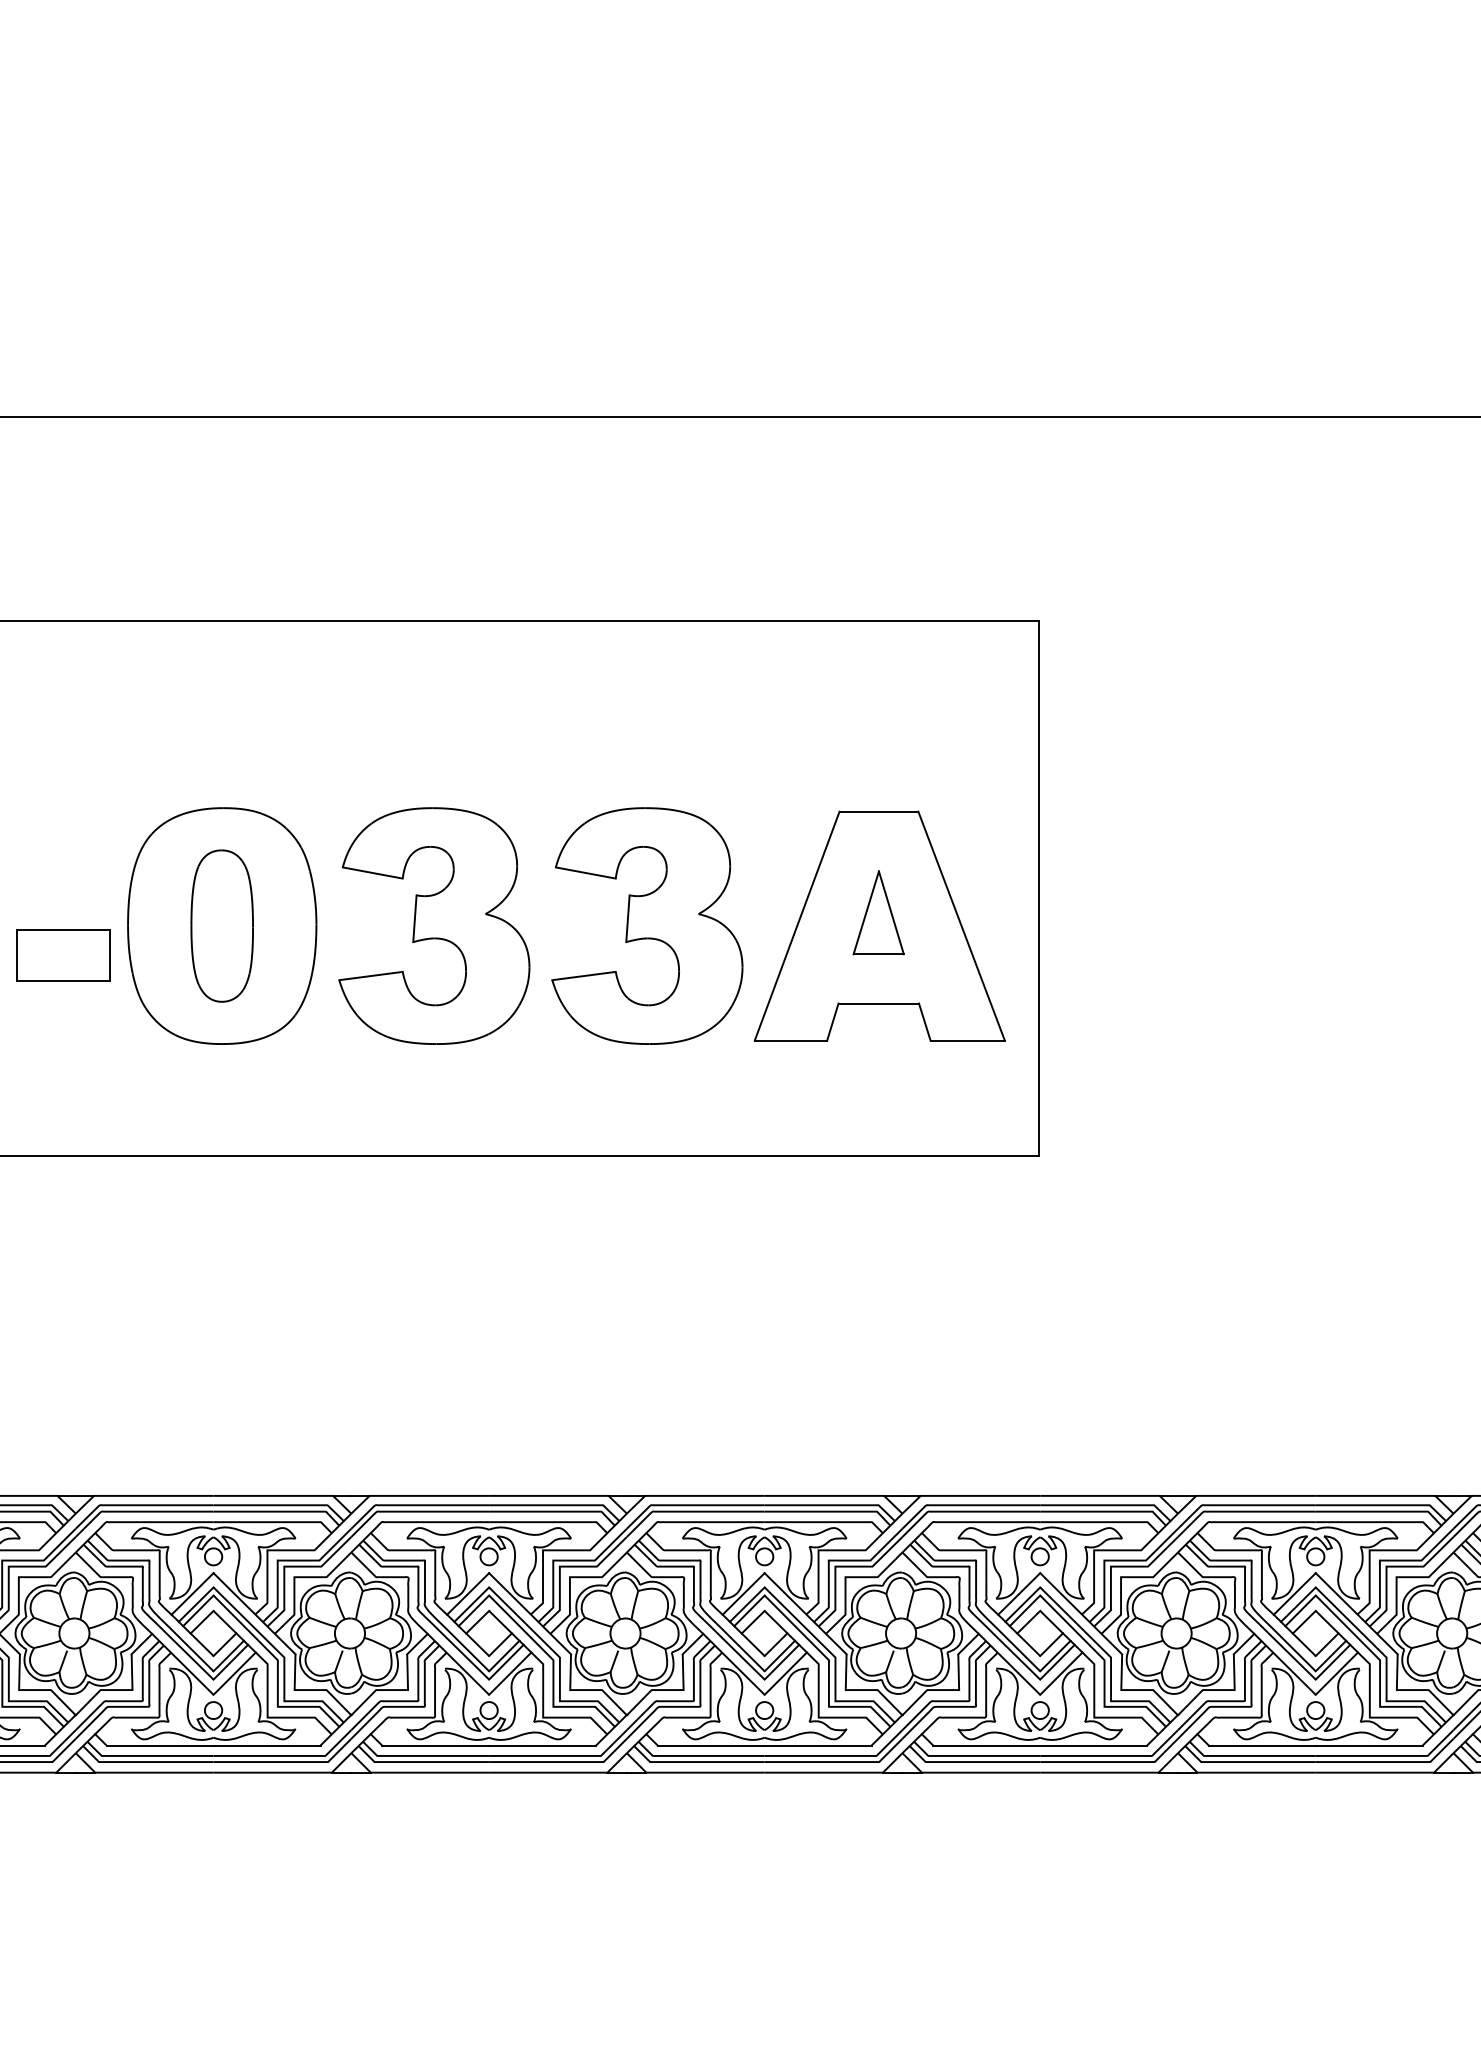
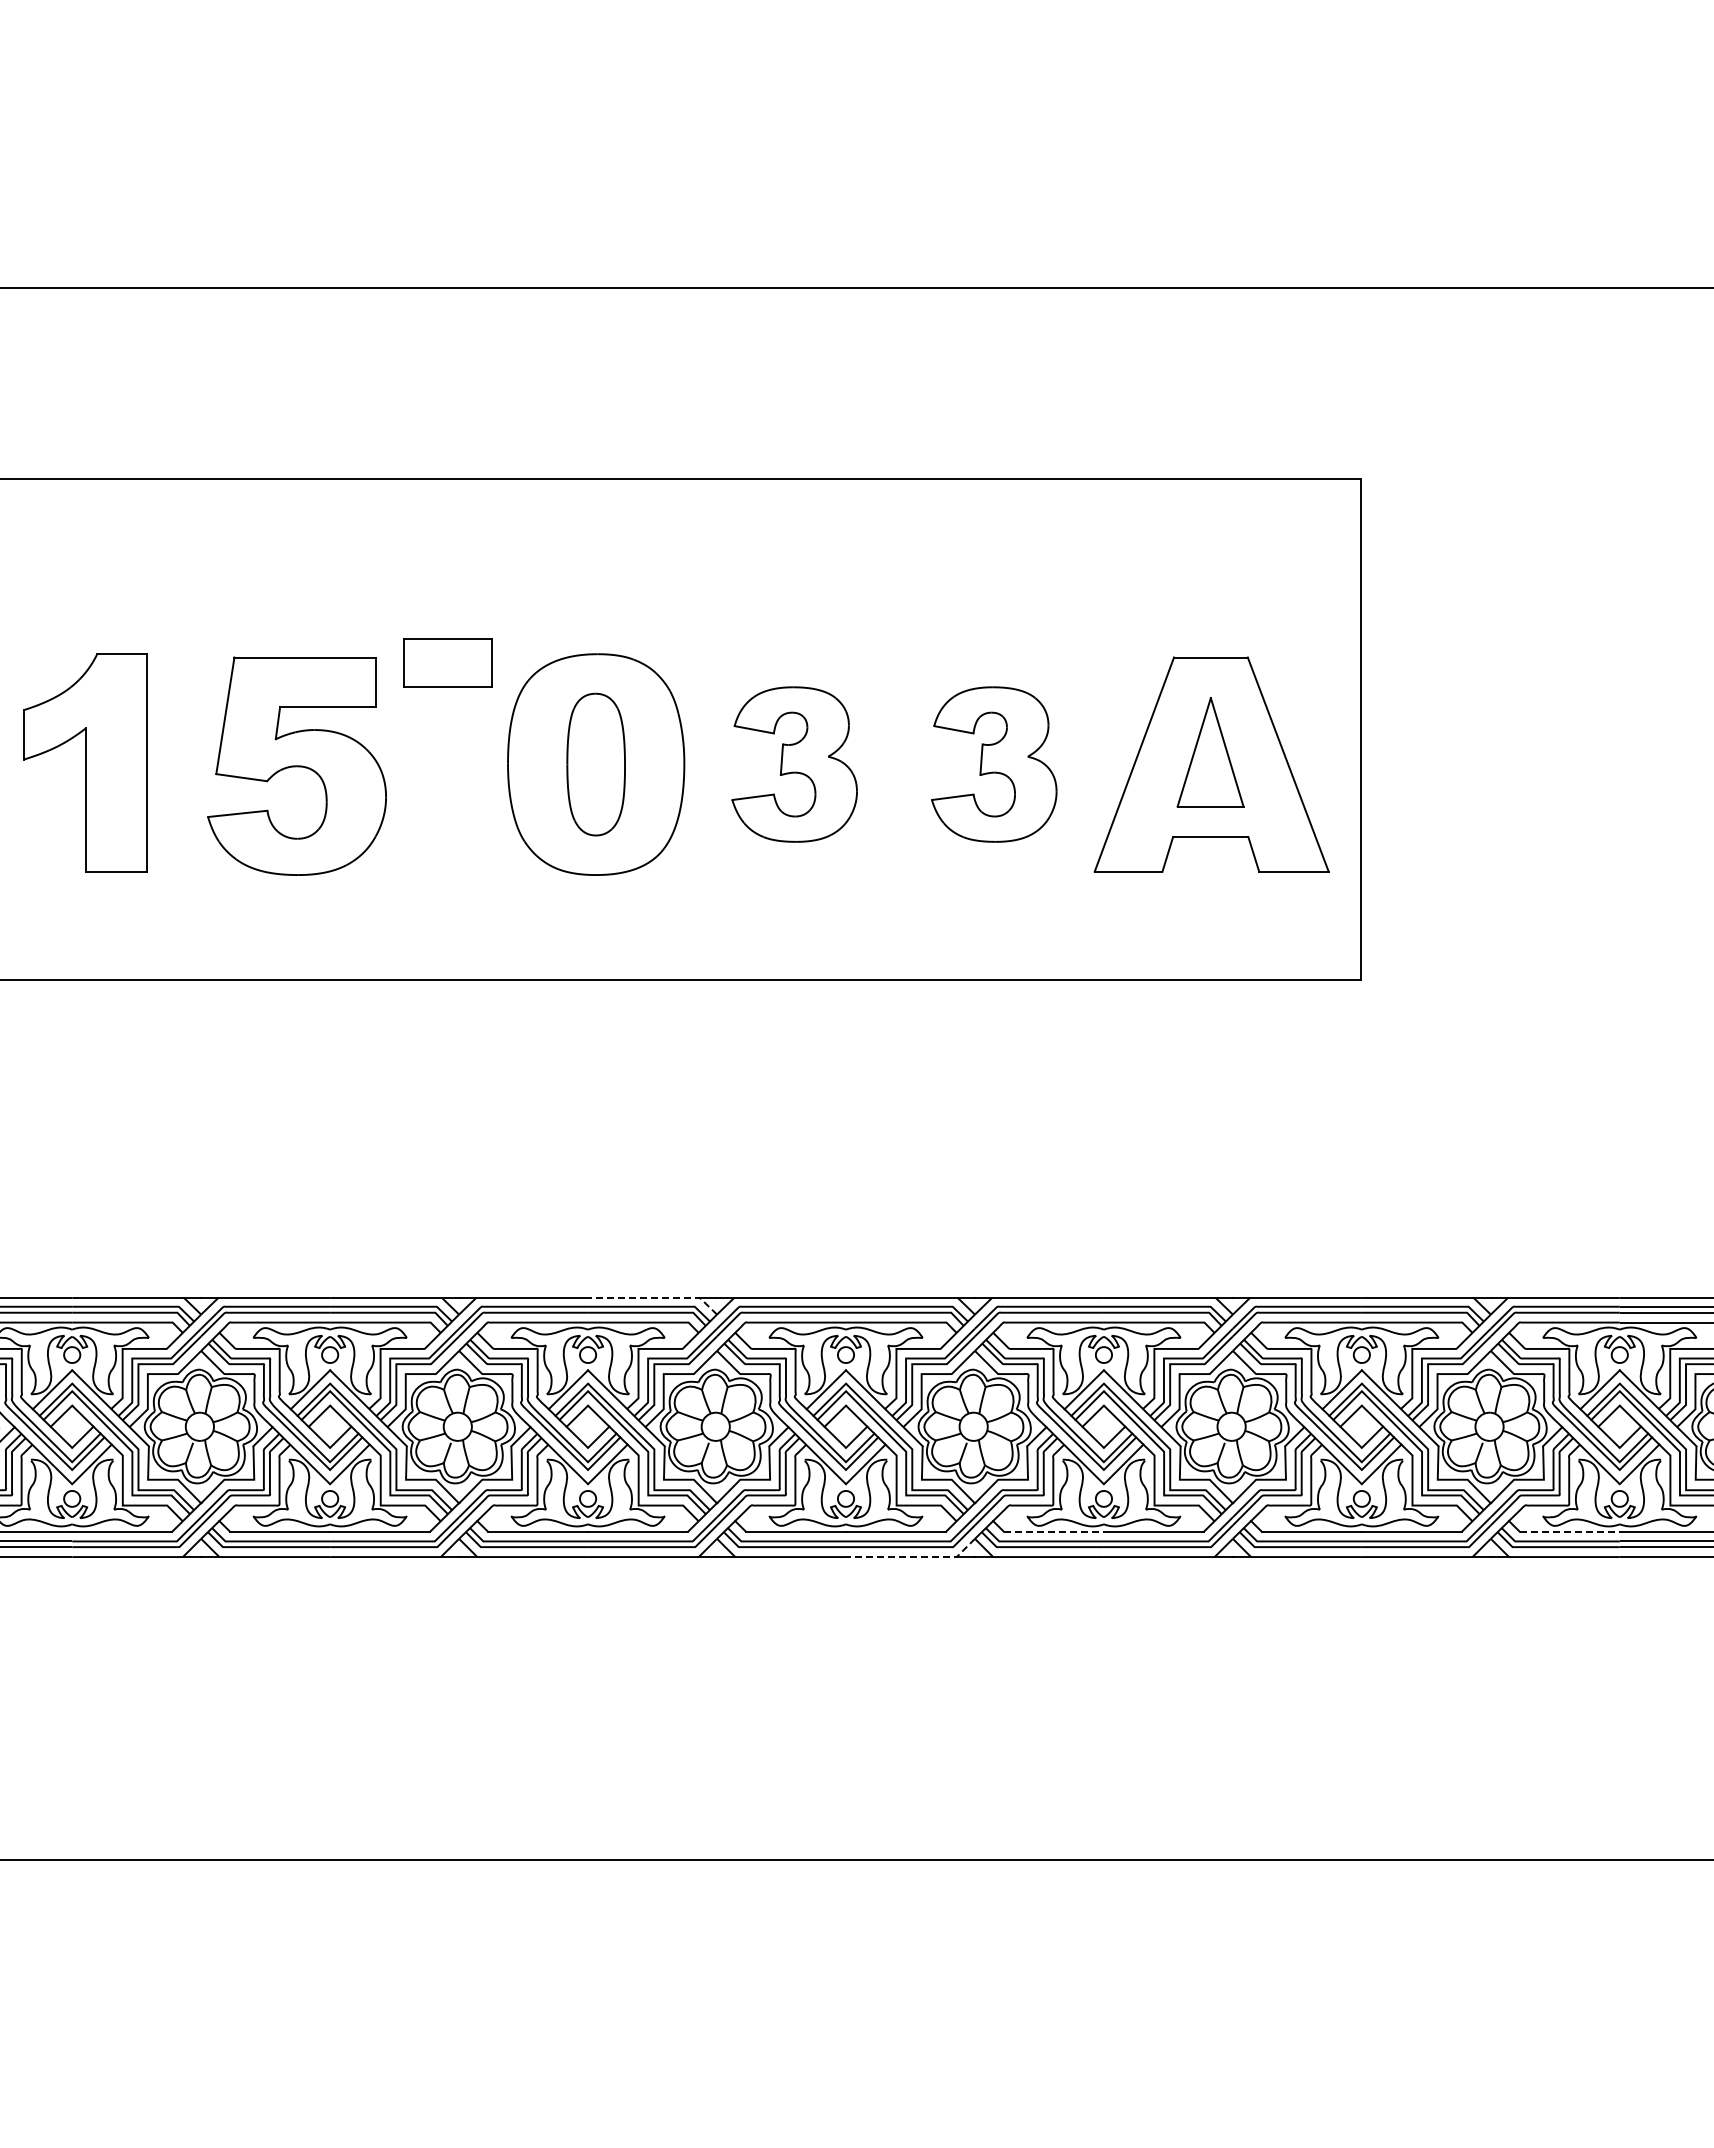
part: (878, 912) -> (1210, 751), size x1.4
part: (434, 925) -> (794, 764), size x0.7
part: (647, 925) -> (994, 764), size x0.7
part: (63, 954) -> (447, 662), moved
line: (286, 1495) -> (656, 1297), solid -> dashed
line: (711, 1745) -> (1054, 1531), solid -> dashed
line: (1263, 1745) -> (1570, 1531), solid -> dashed
line: (562, 1773) -> (914, 1557), solid -> dashed

